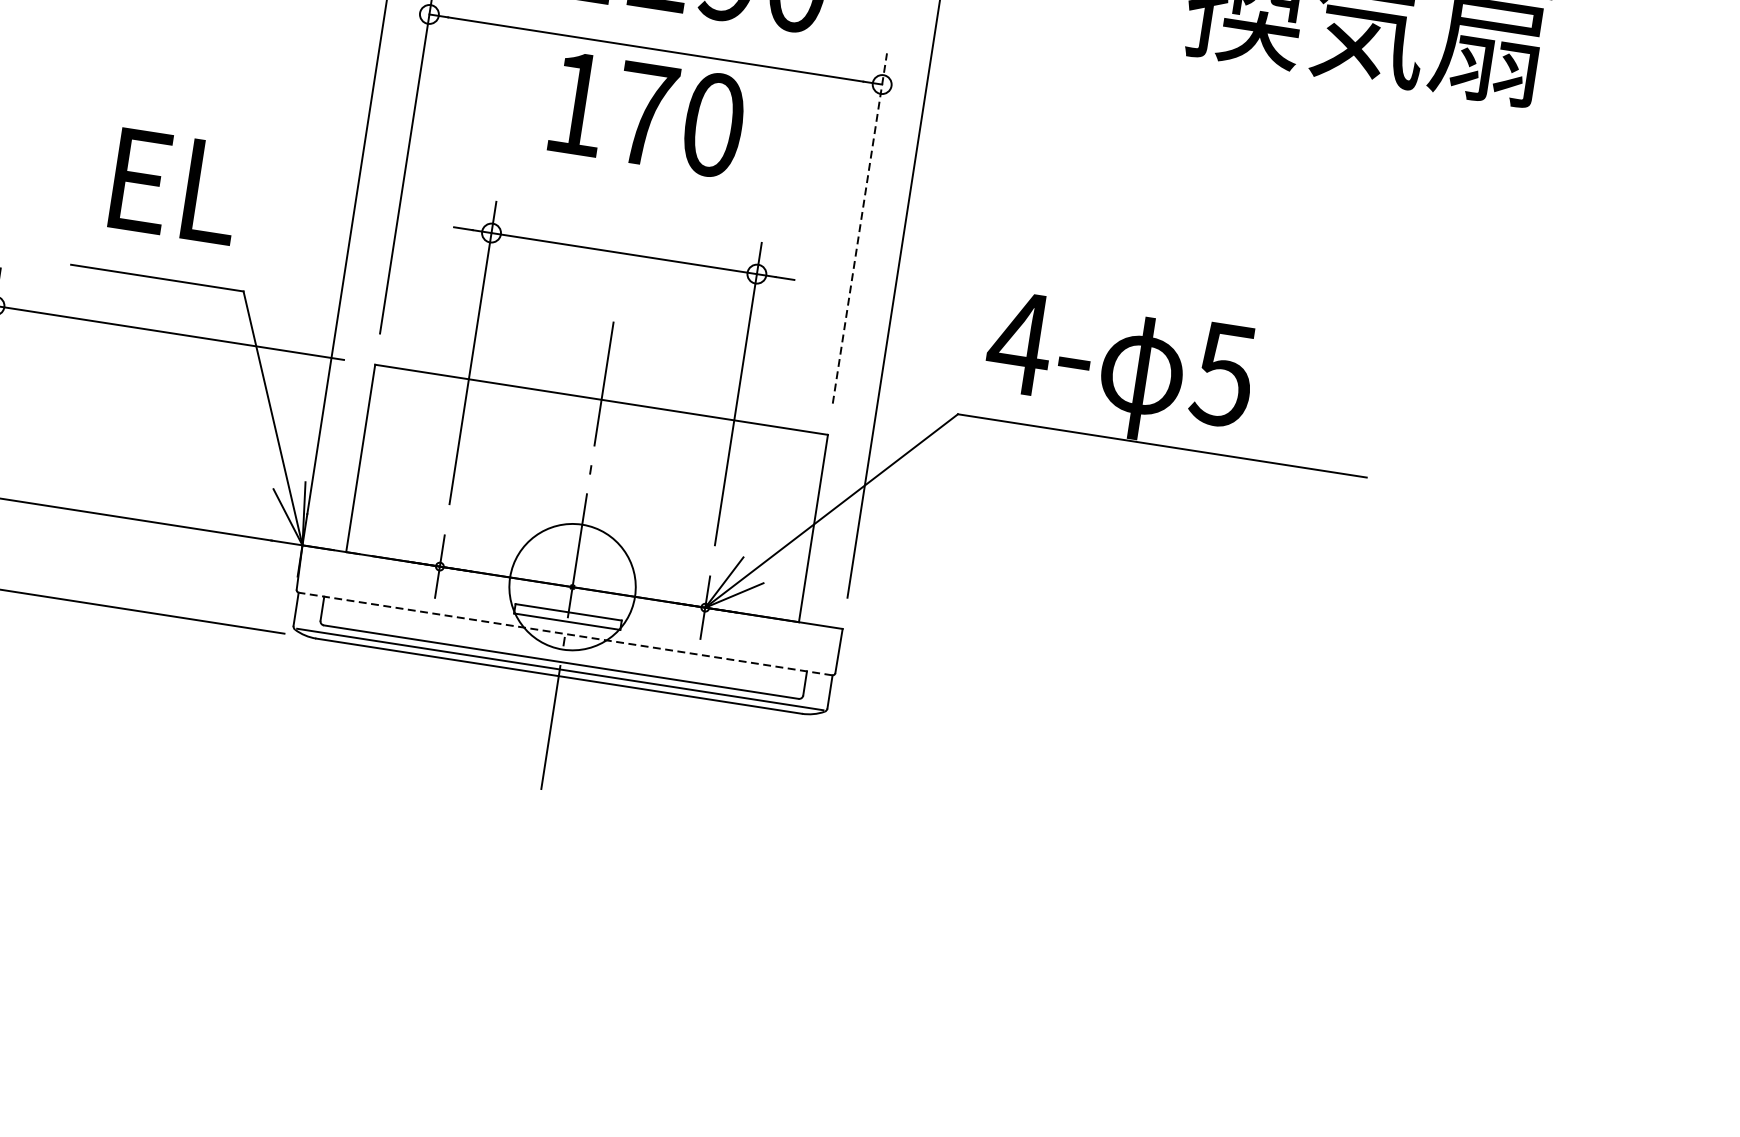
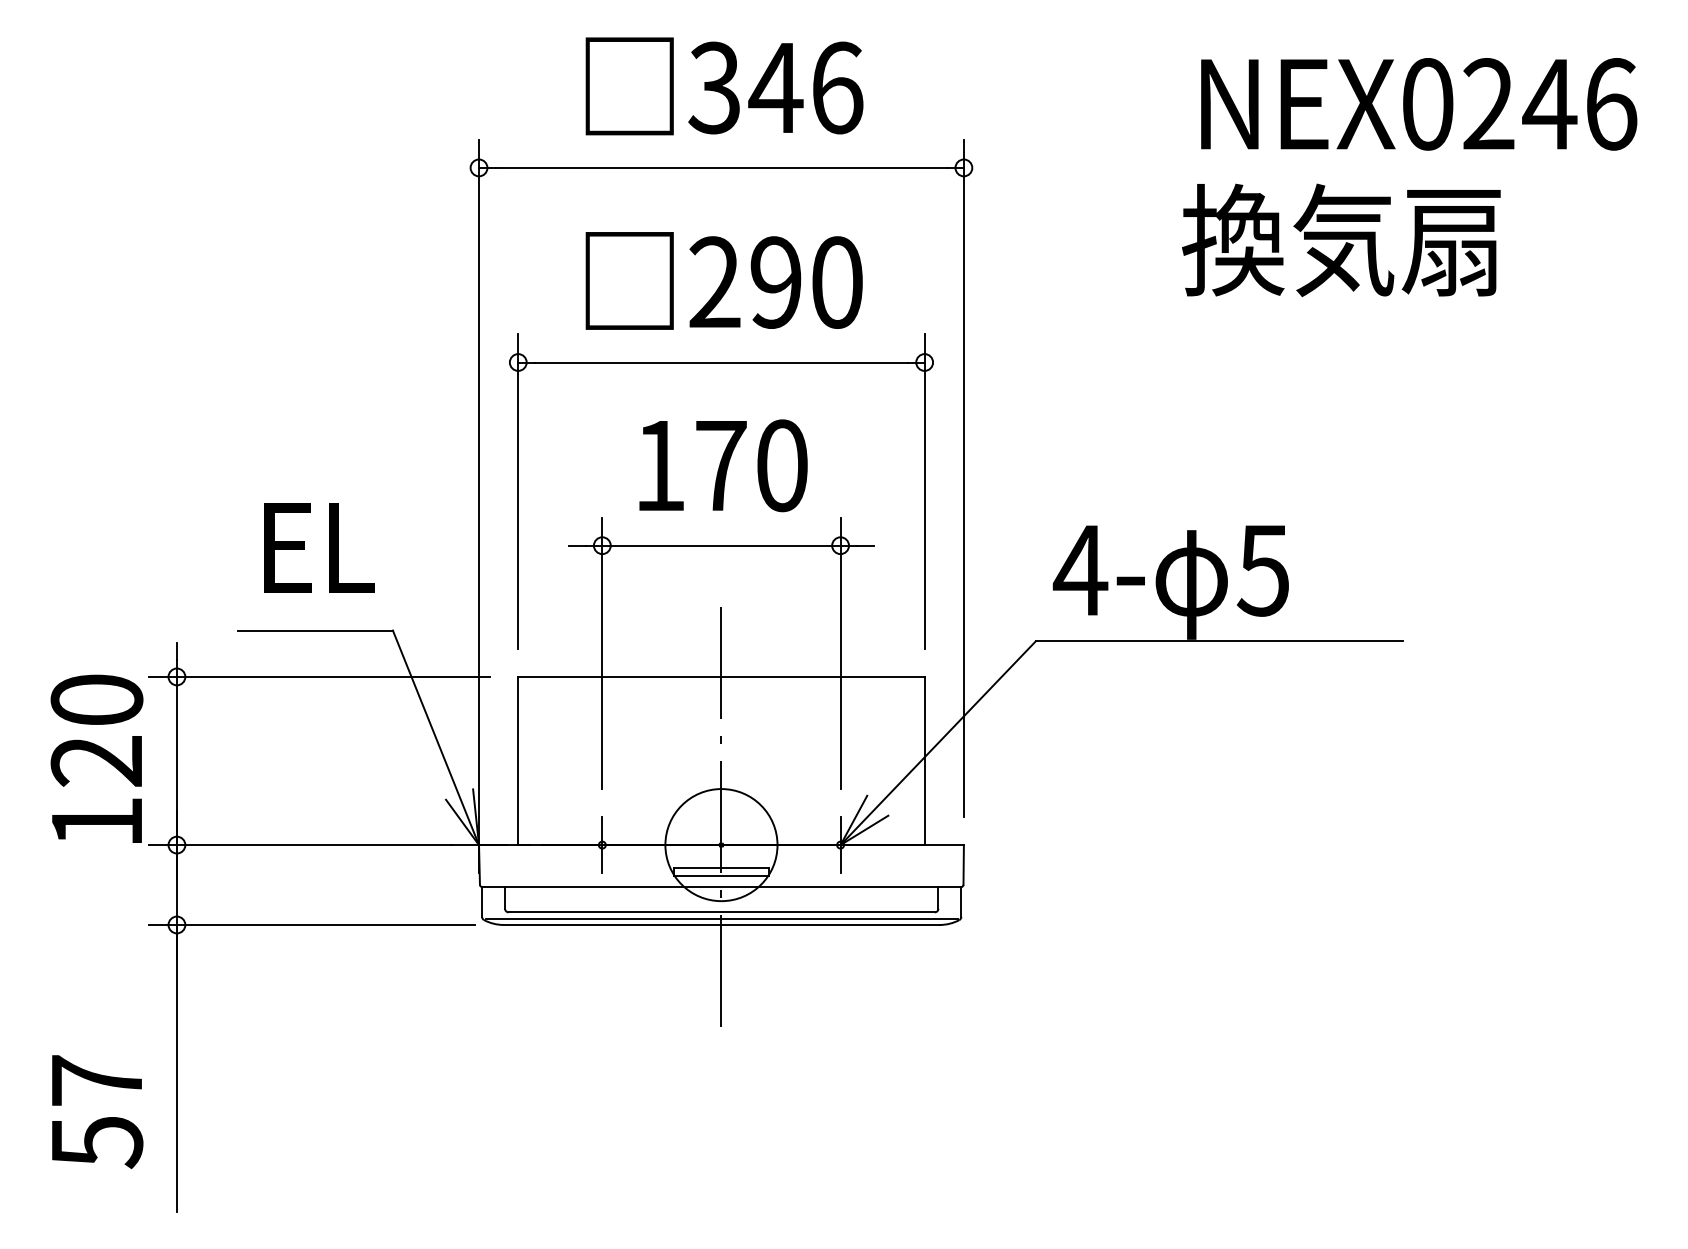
text: (648, 114) -> (723, 465), moved
line: (859, 228) -> (924, 491), dashed -> solid
line: (565, 634) -> (721, 887), dashed -> solid

